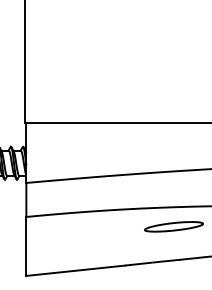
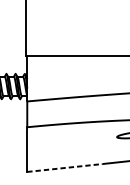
line: (75, 270) -> (64, 167), solid -> dashed

